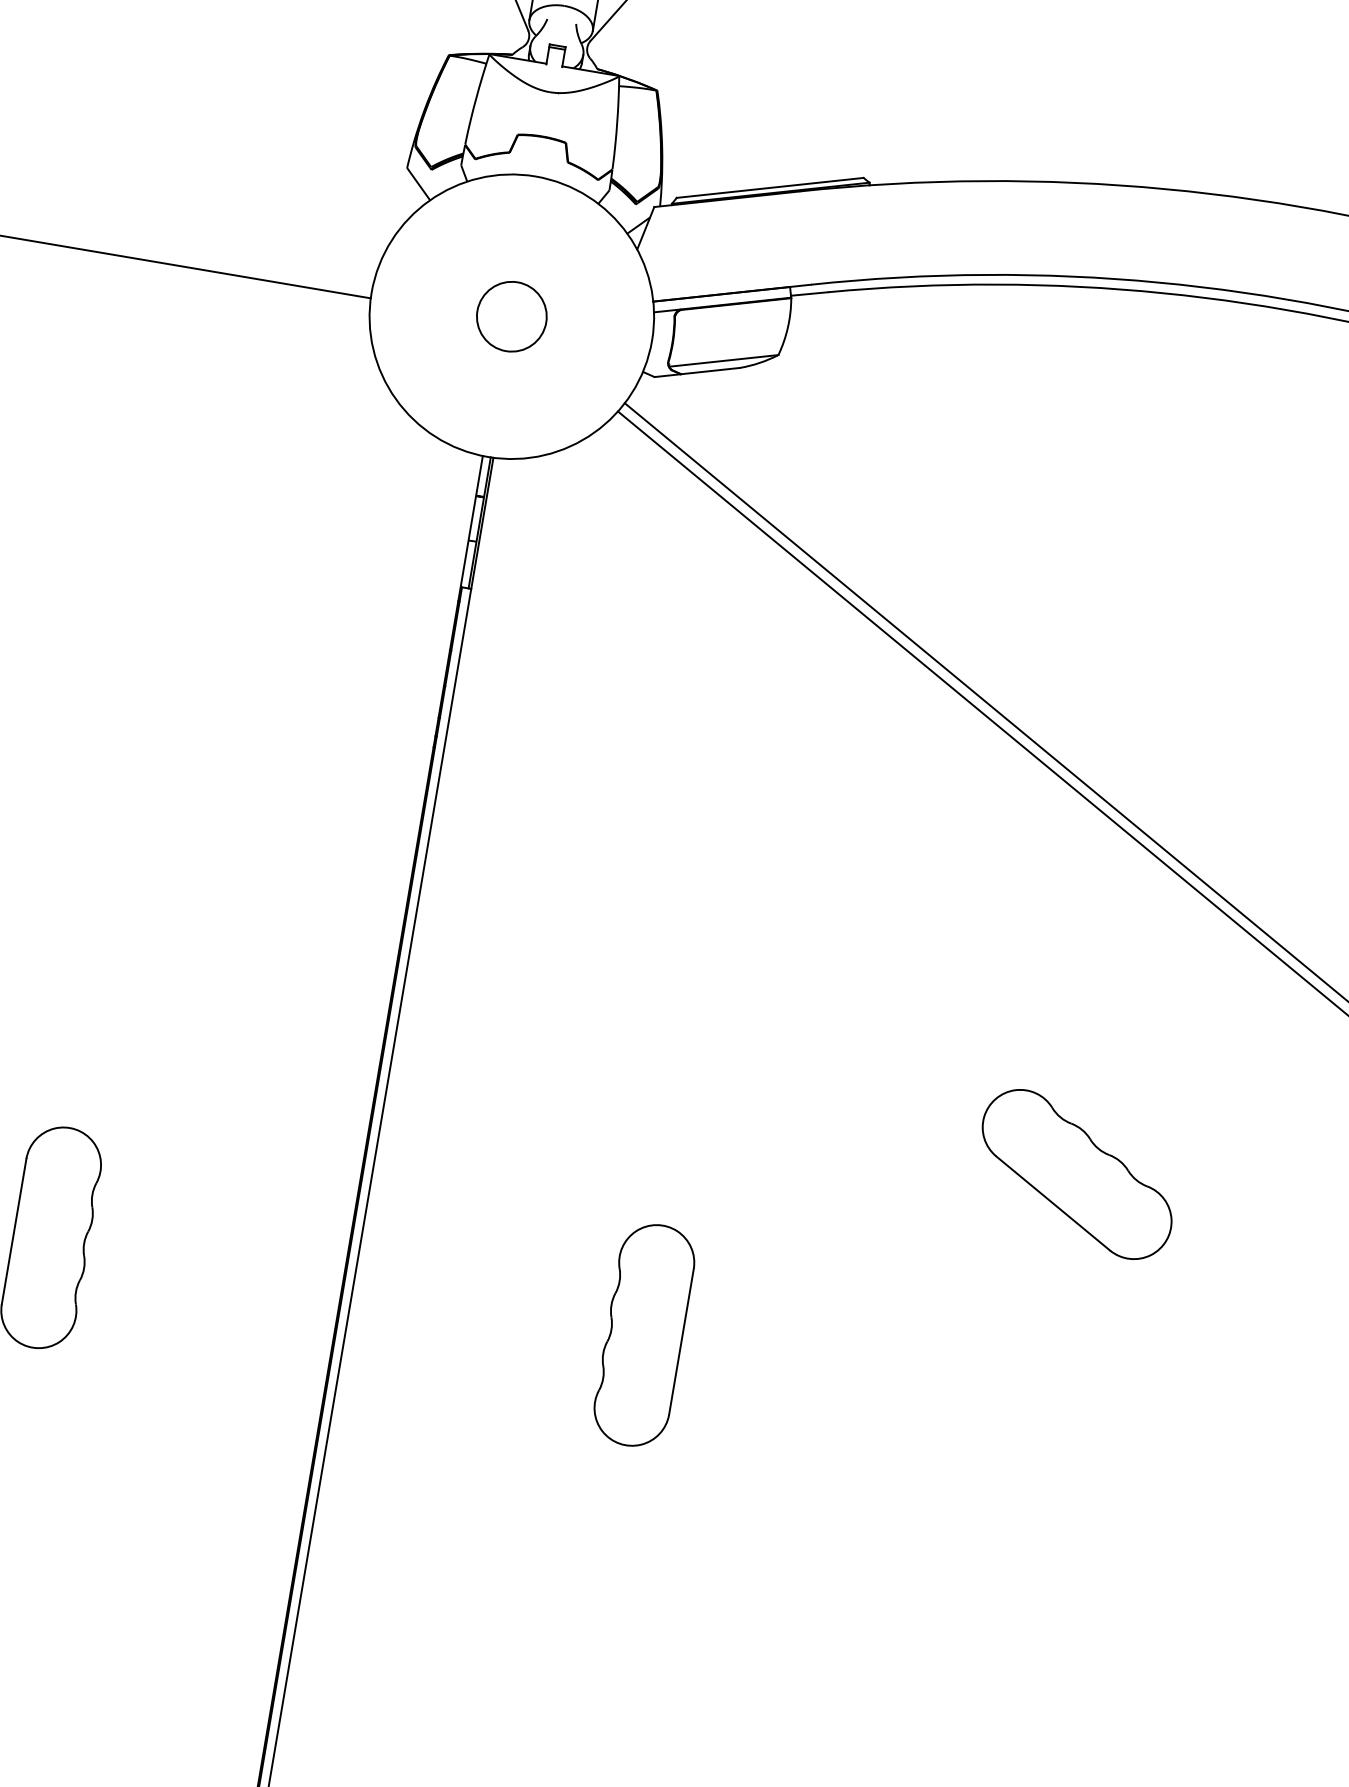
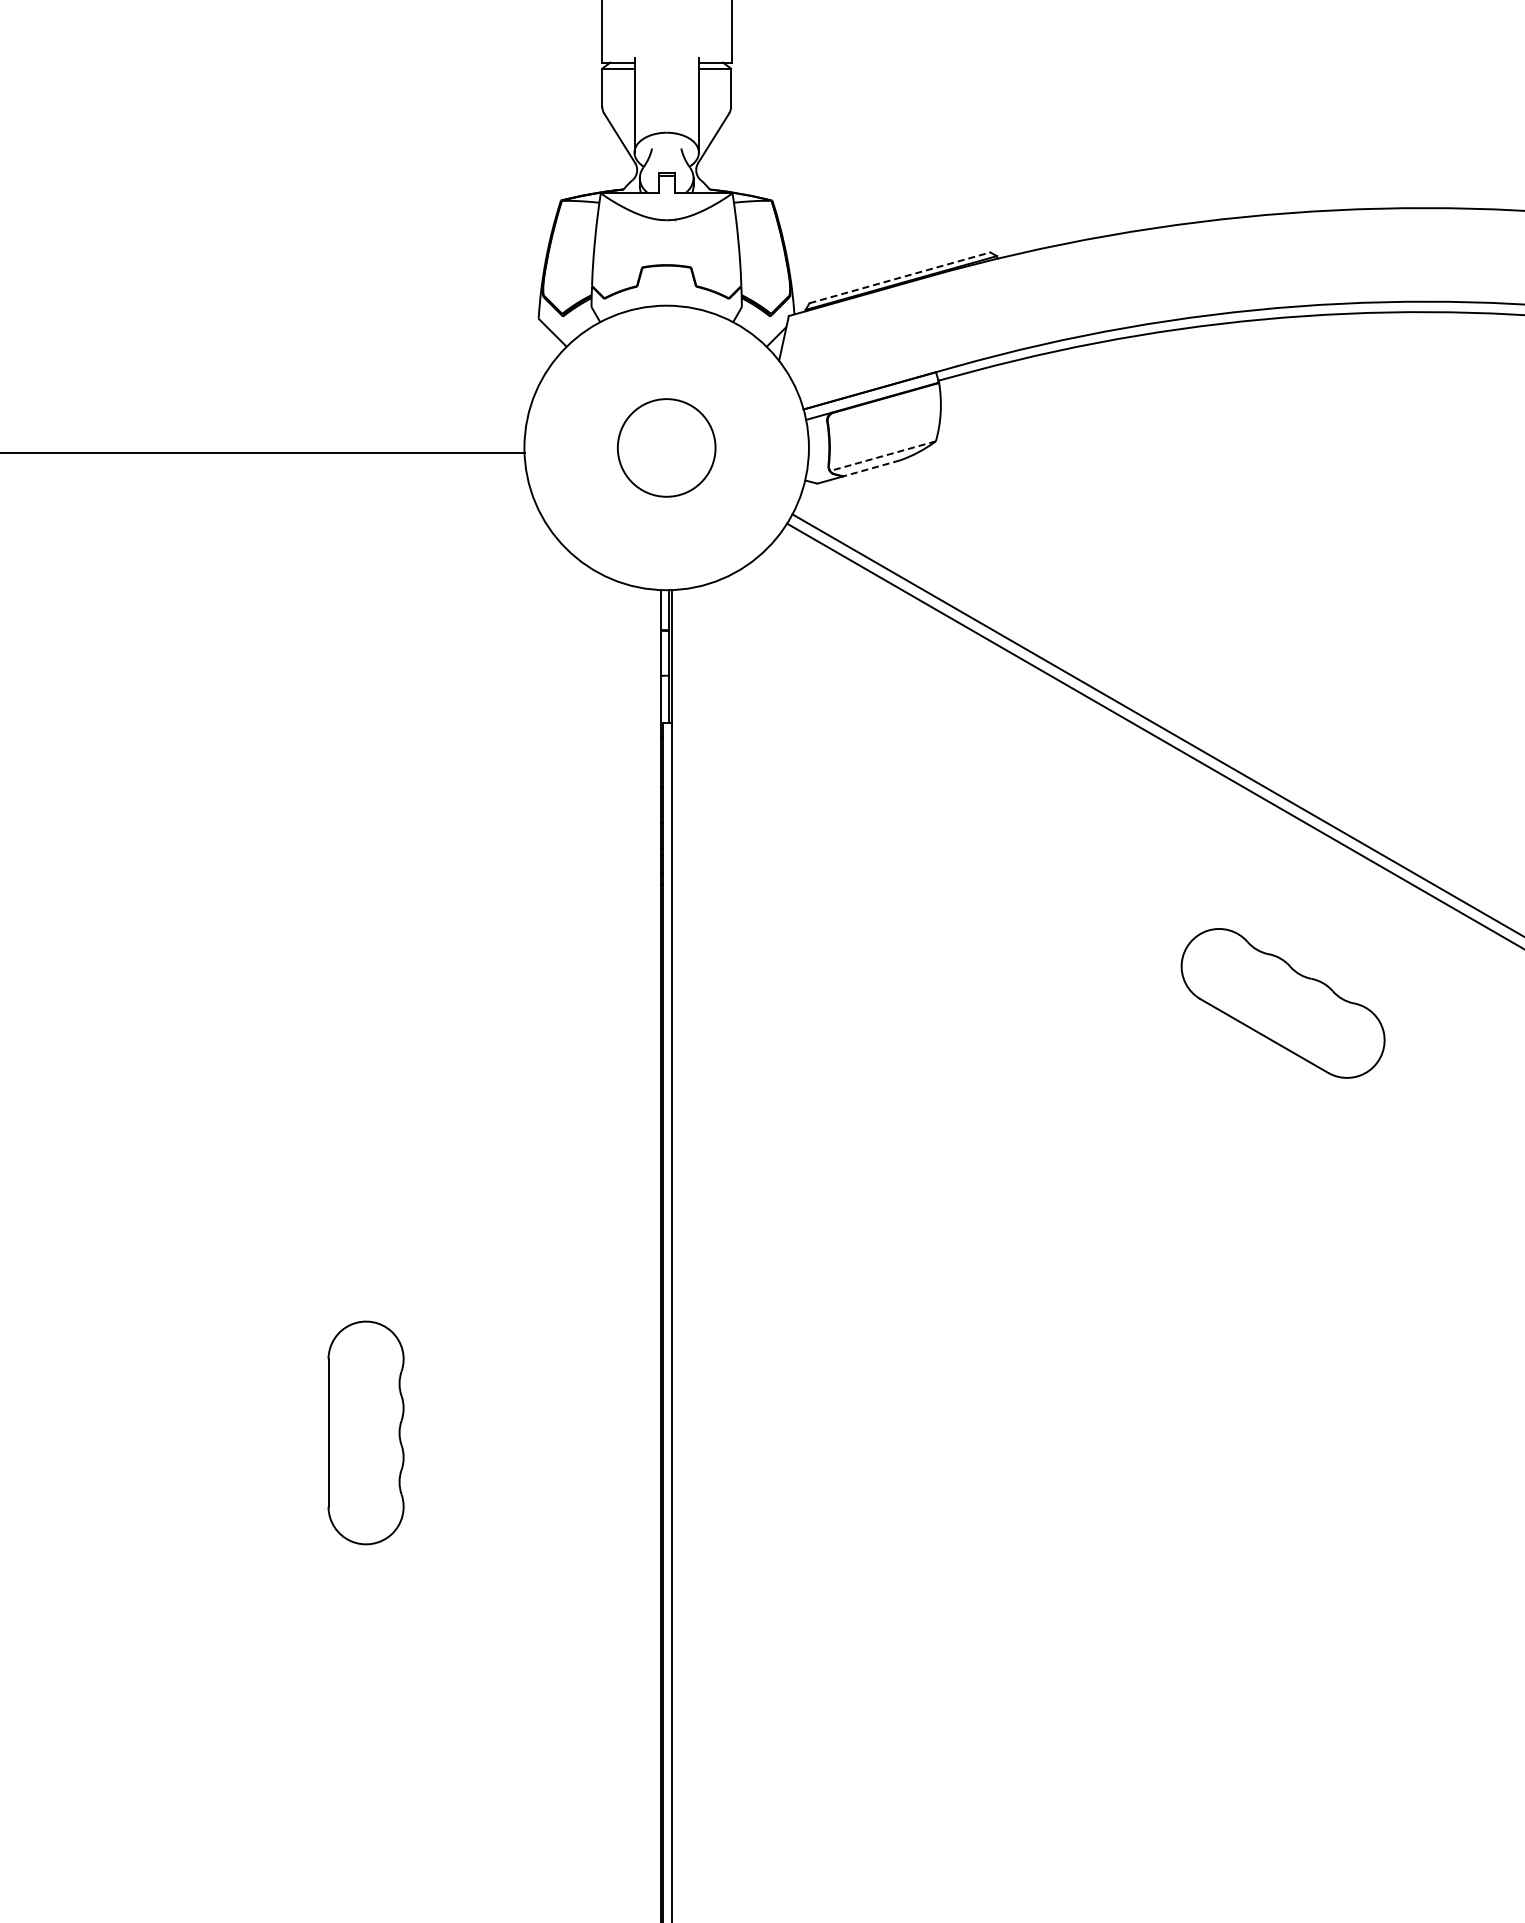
line: (769, 187) -> (899, 277), solid -> dashed
circle: (511, 316) -> (666, 447), size x1.4
line: (724, 361) -> (883, 456), solid -> dashed
line: (710, 371) -> (871, 468), solid -> dashed
part: (1076, 1174) -> (1282, 1003), moved
part: (643, 1335) -> (966, 1430), removed

